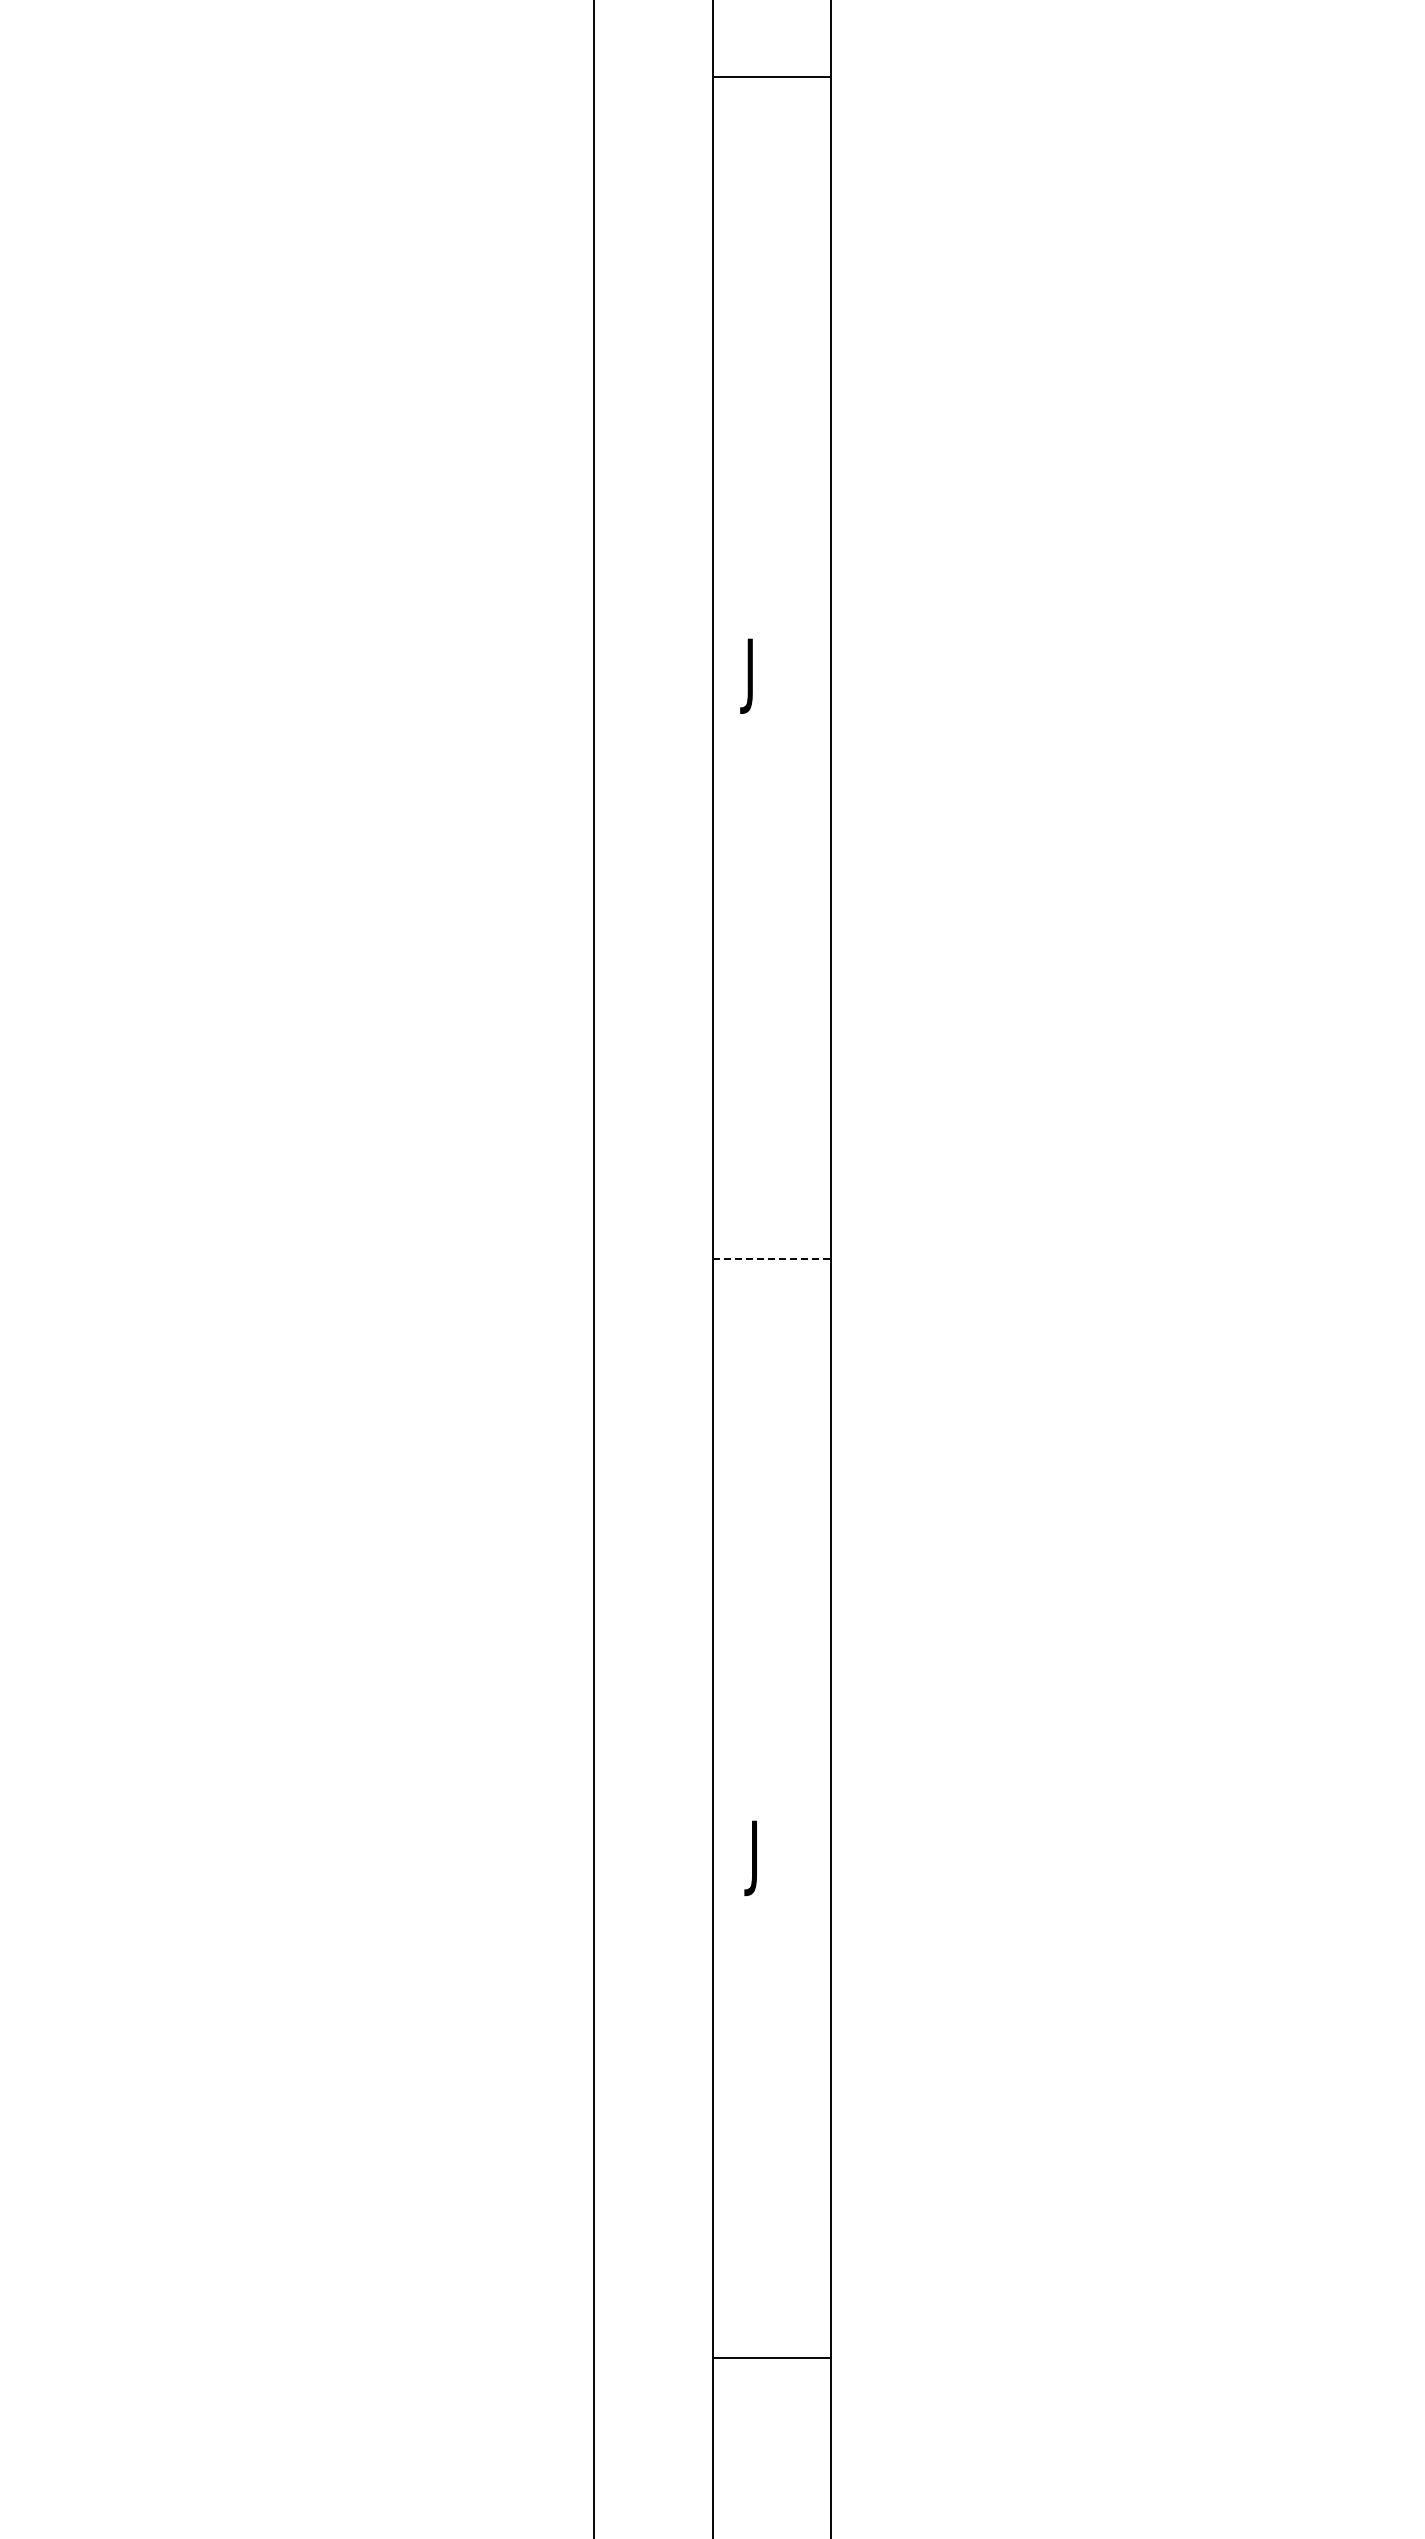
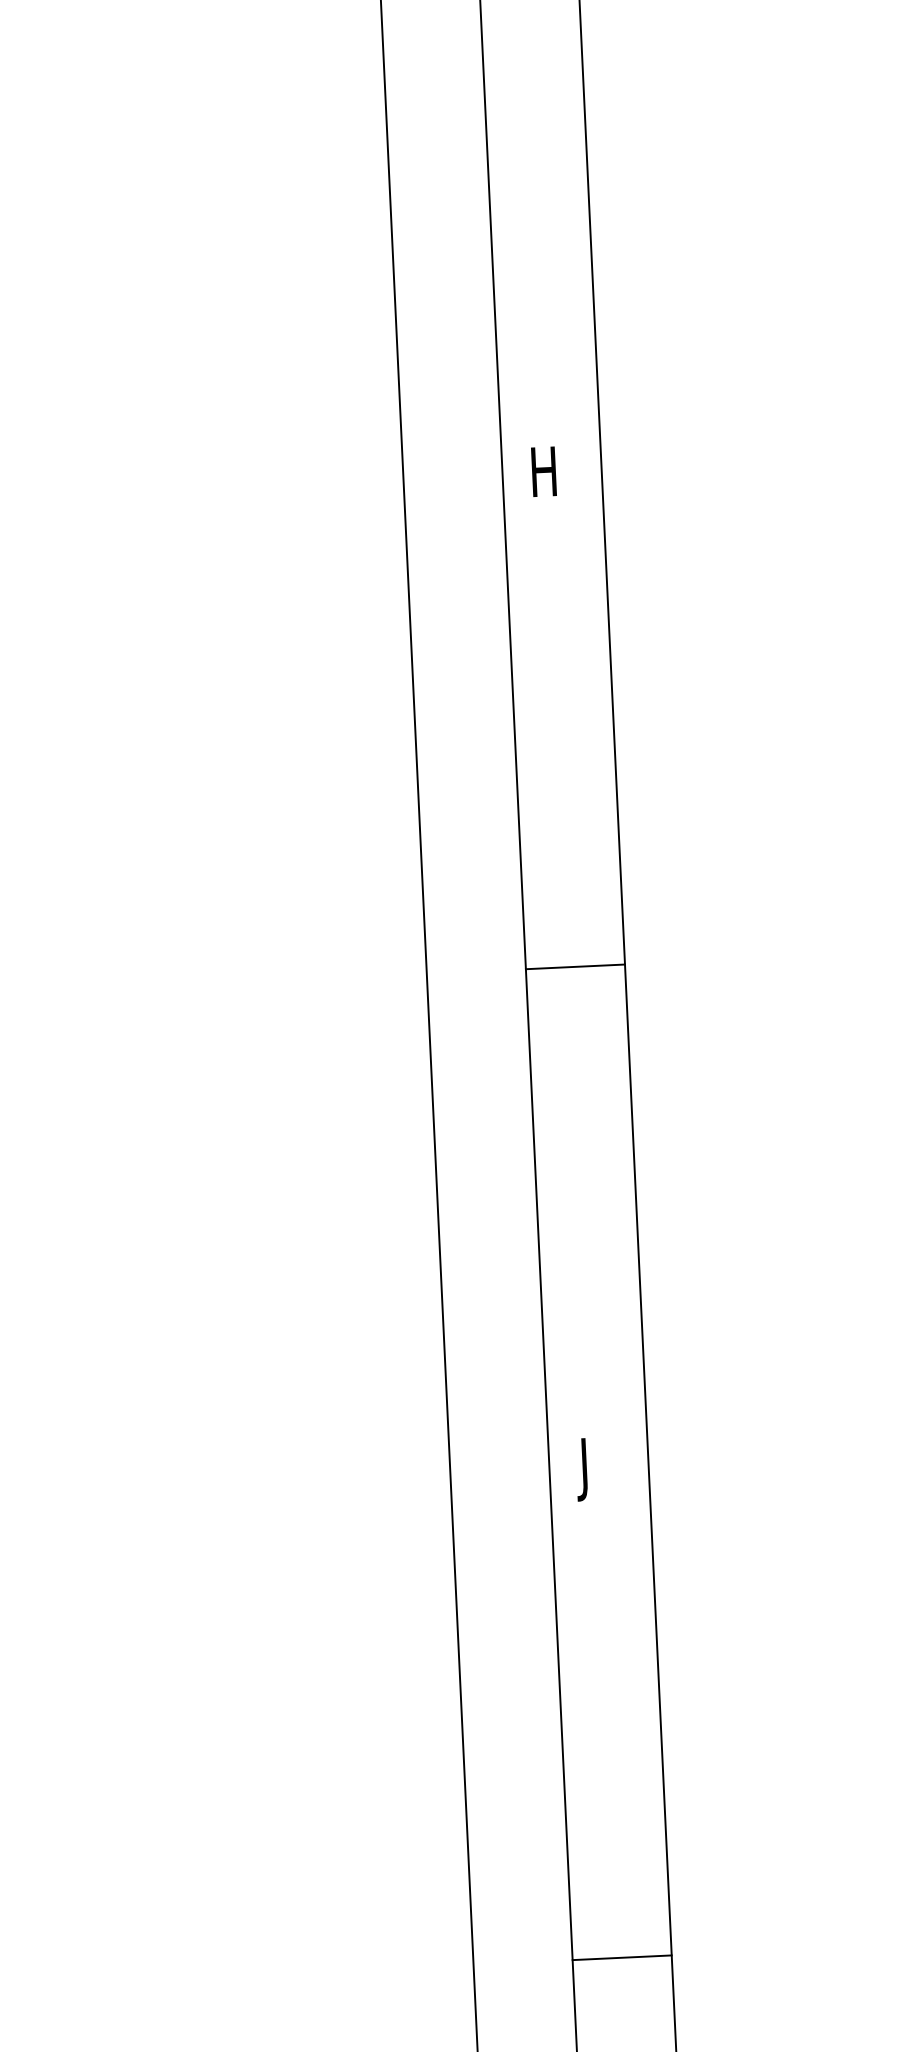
text: (757, 675) -> (540, 478), J -> H
line: (772, 1259) -> (576, 967), dashed -> solid
line: (771, 2358) -> (622, 1957), moved

